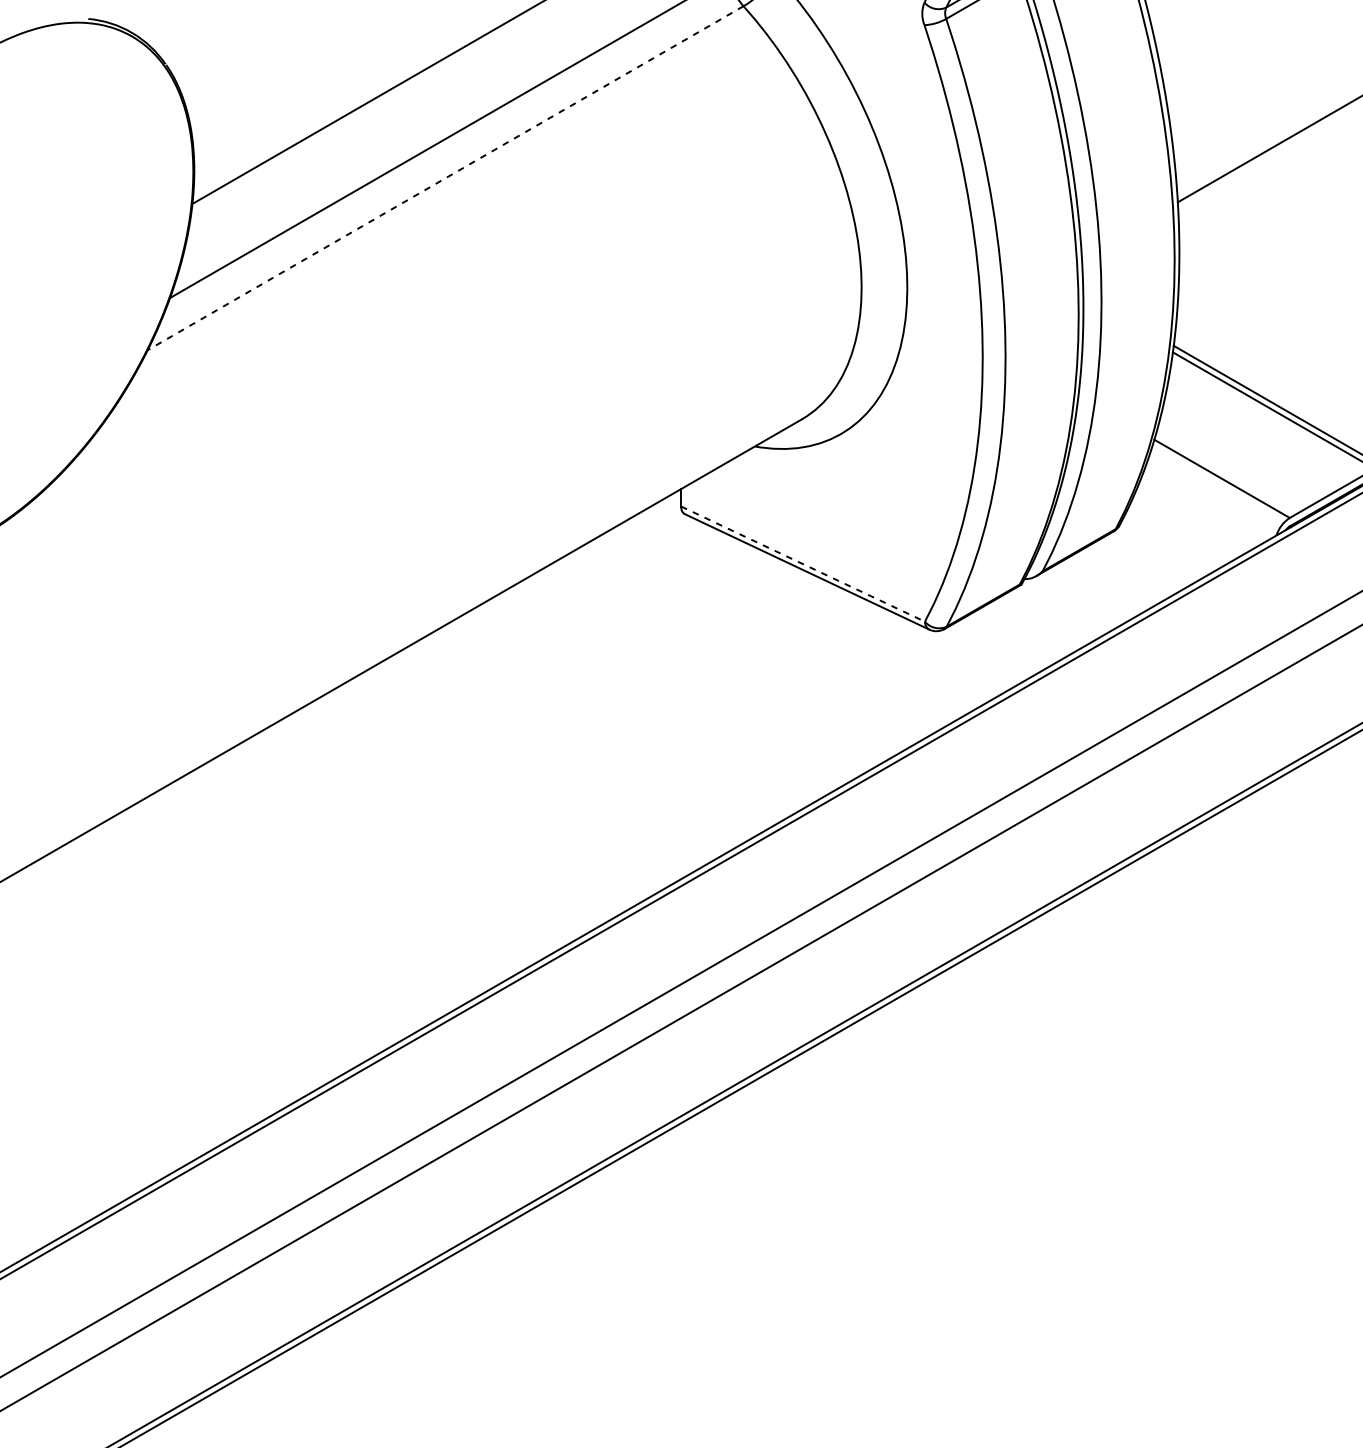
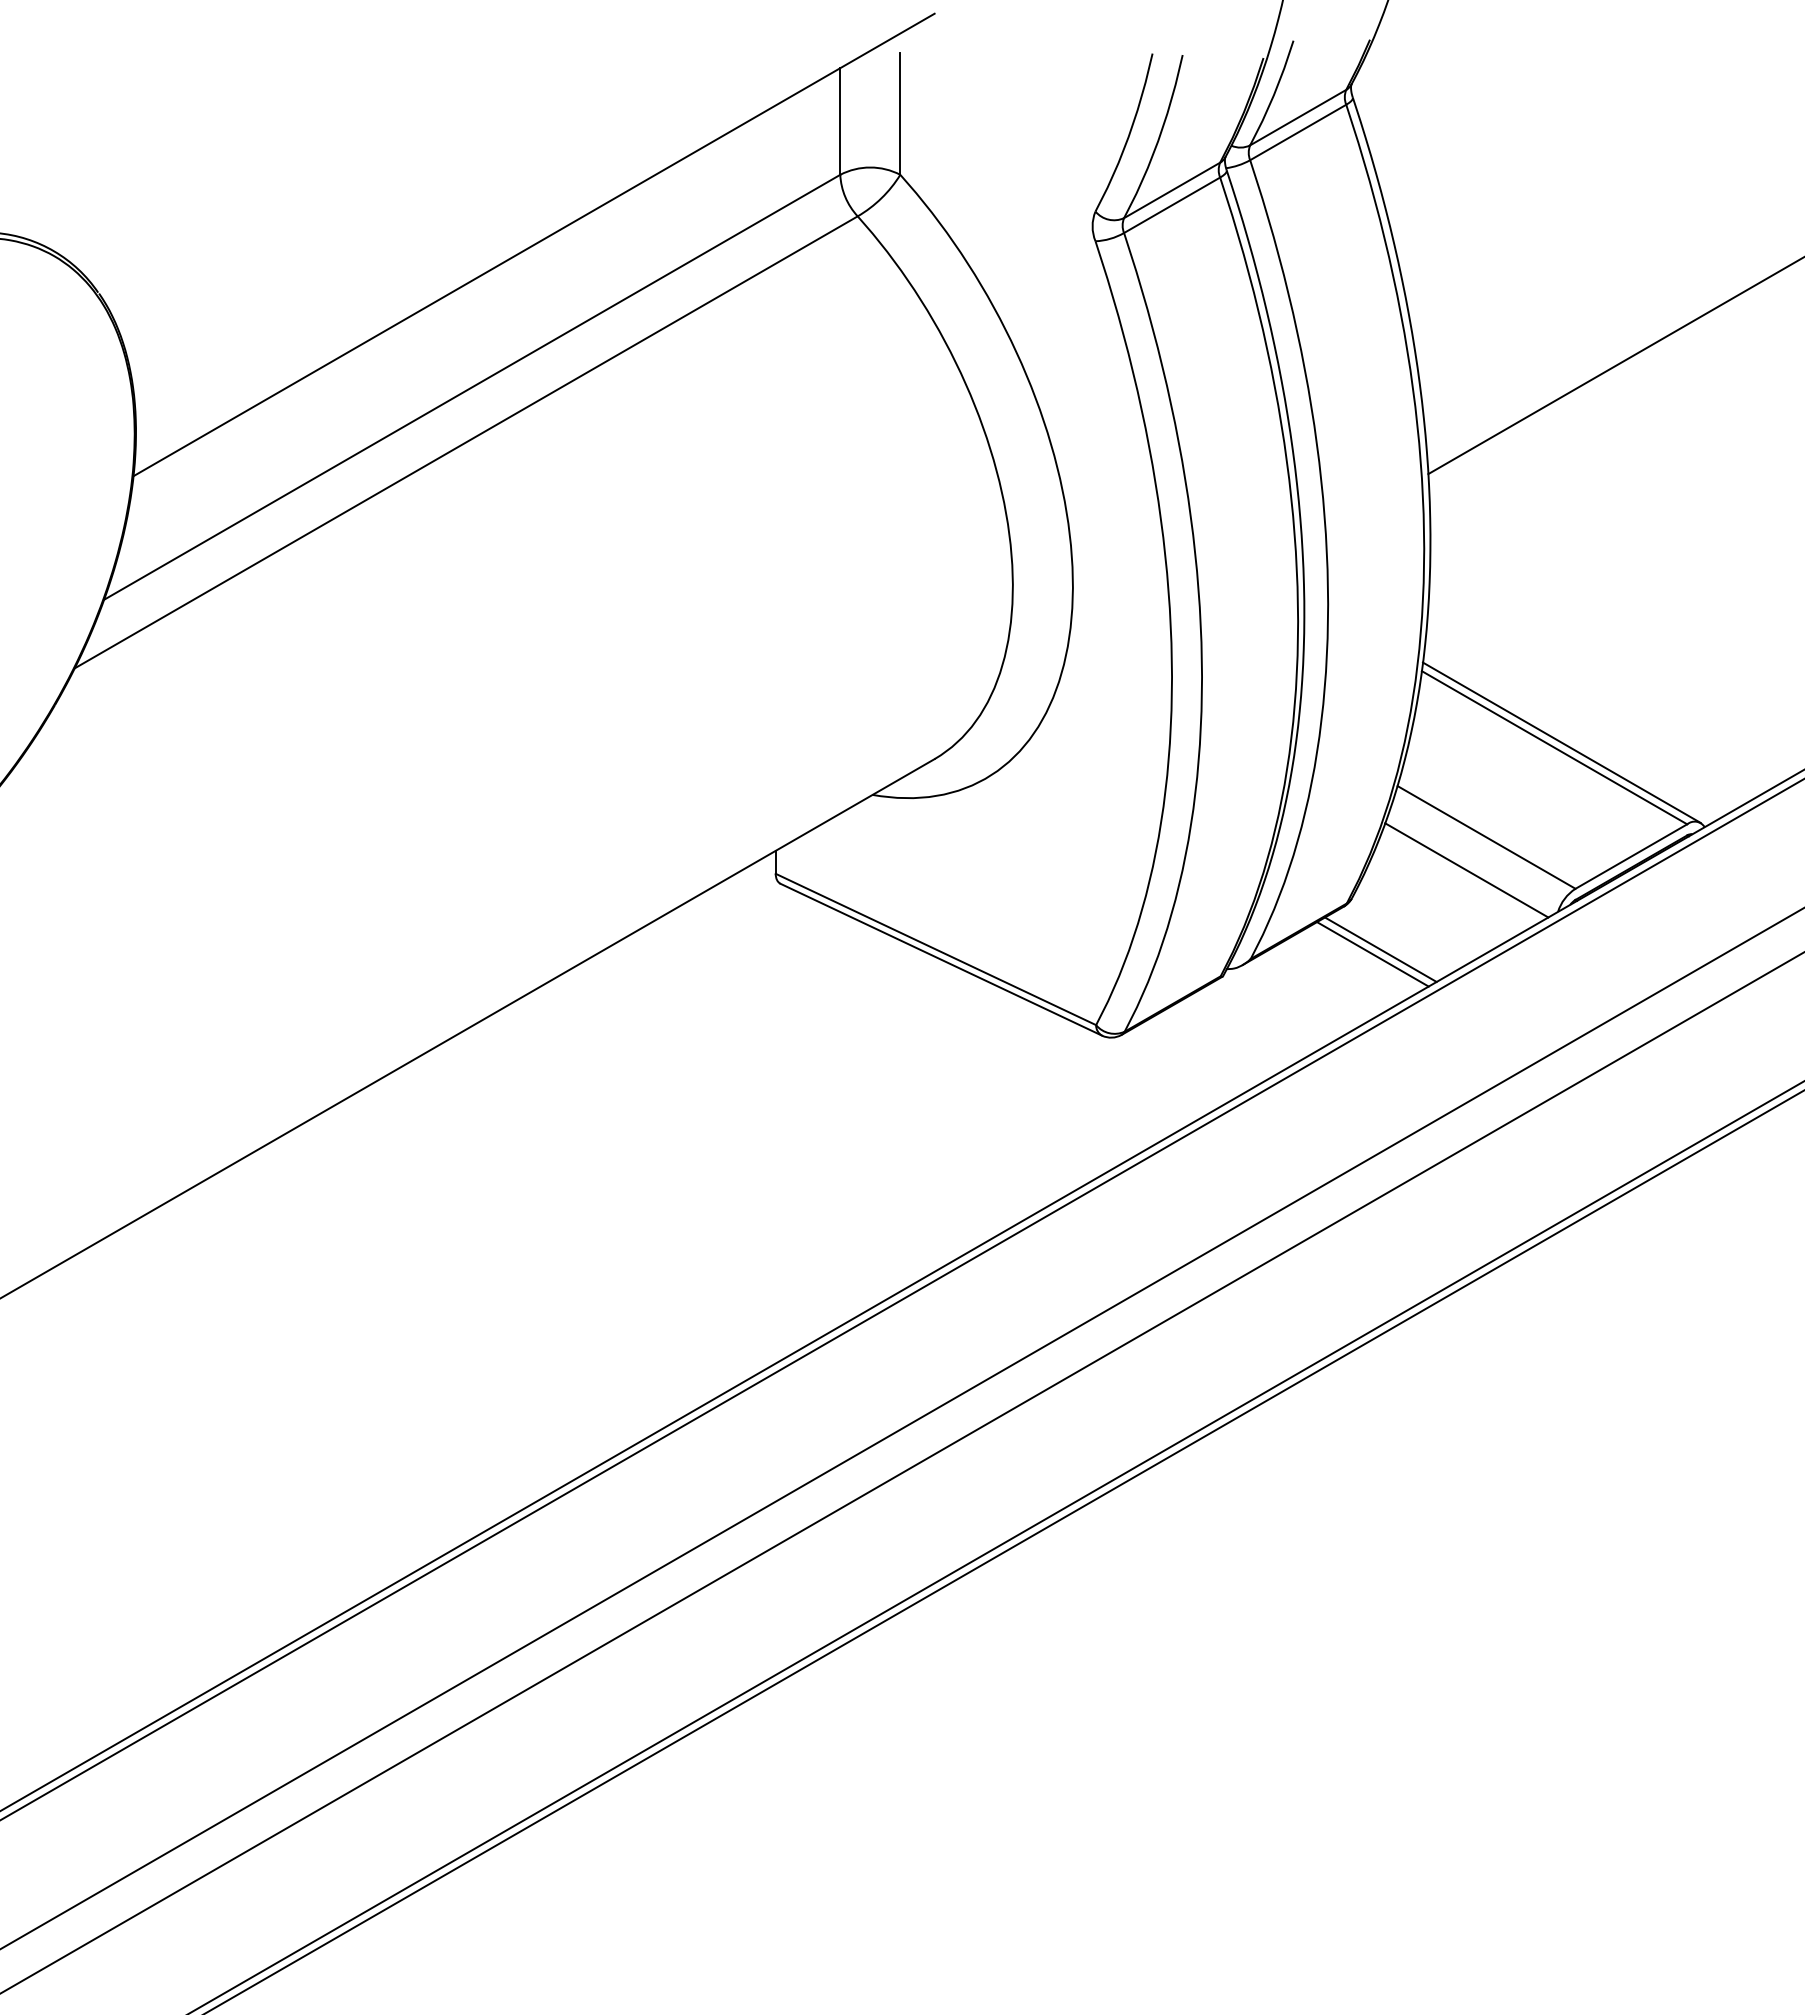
line: (445, 178) -> (465, 442), dashed -> solid
line: (1206, 504) -> (1466, 870), added
line: (803, 564) -> (936, 949), dashed -> solid
line: (1141, 564) -> (1380, 949), added
line: (1135, 567) -> (1372, 954), added

